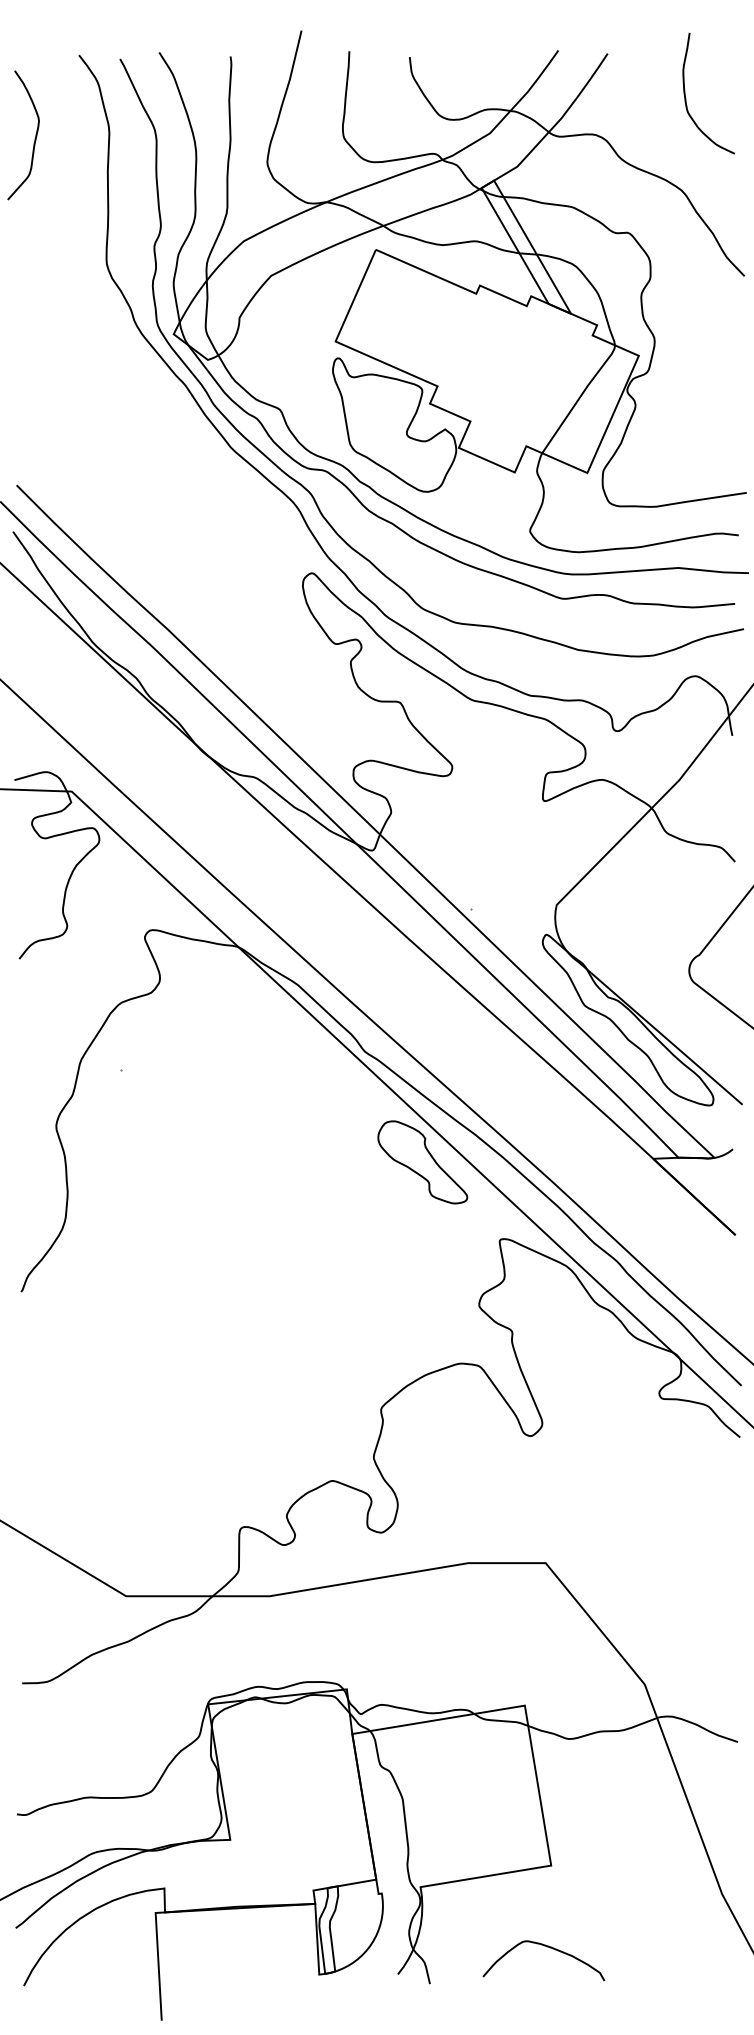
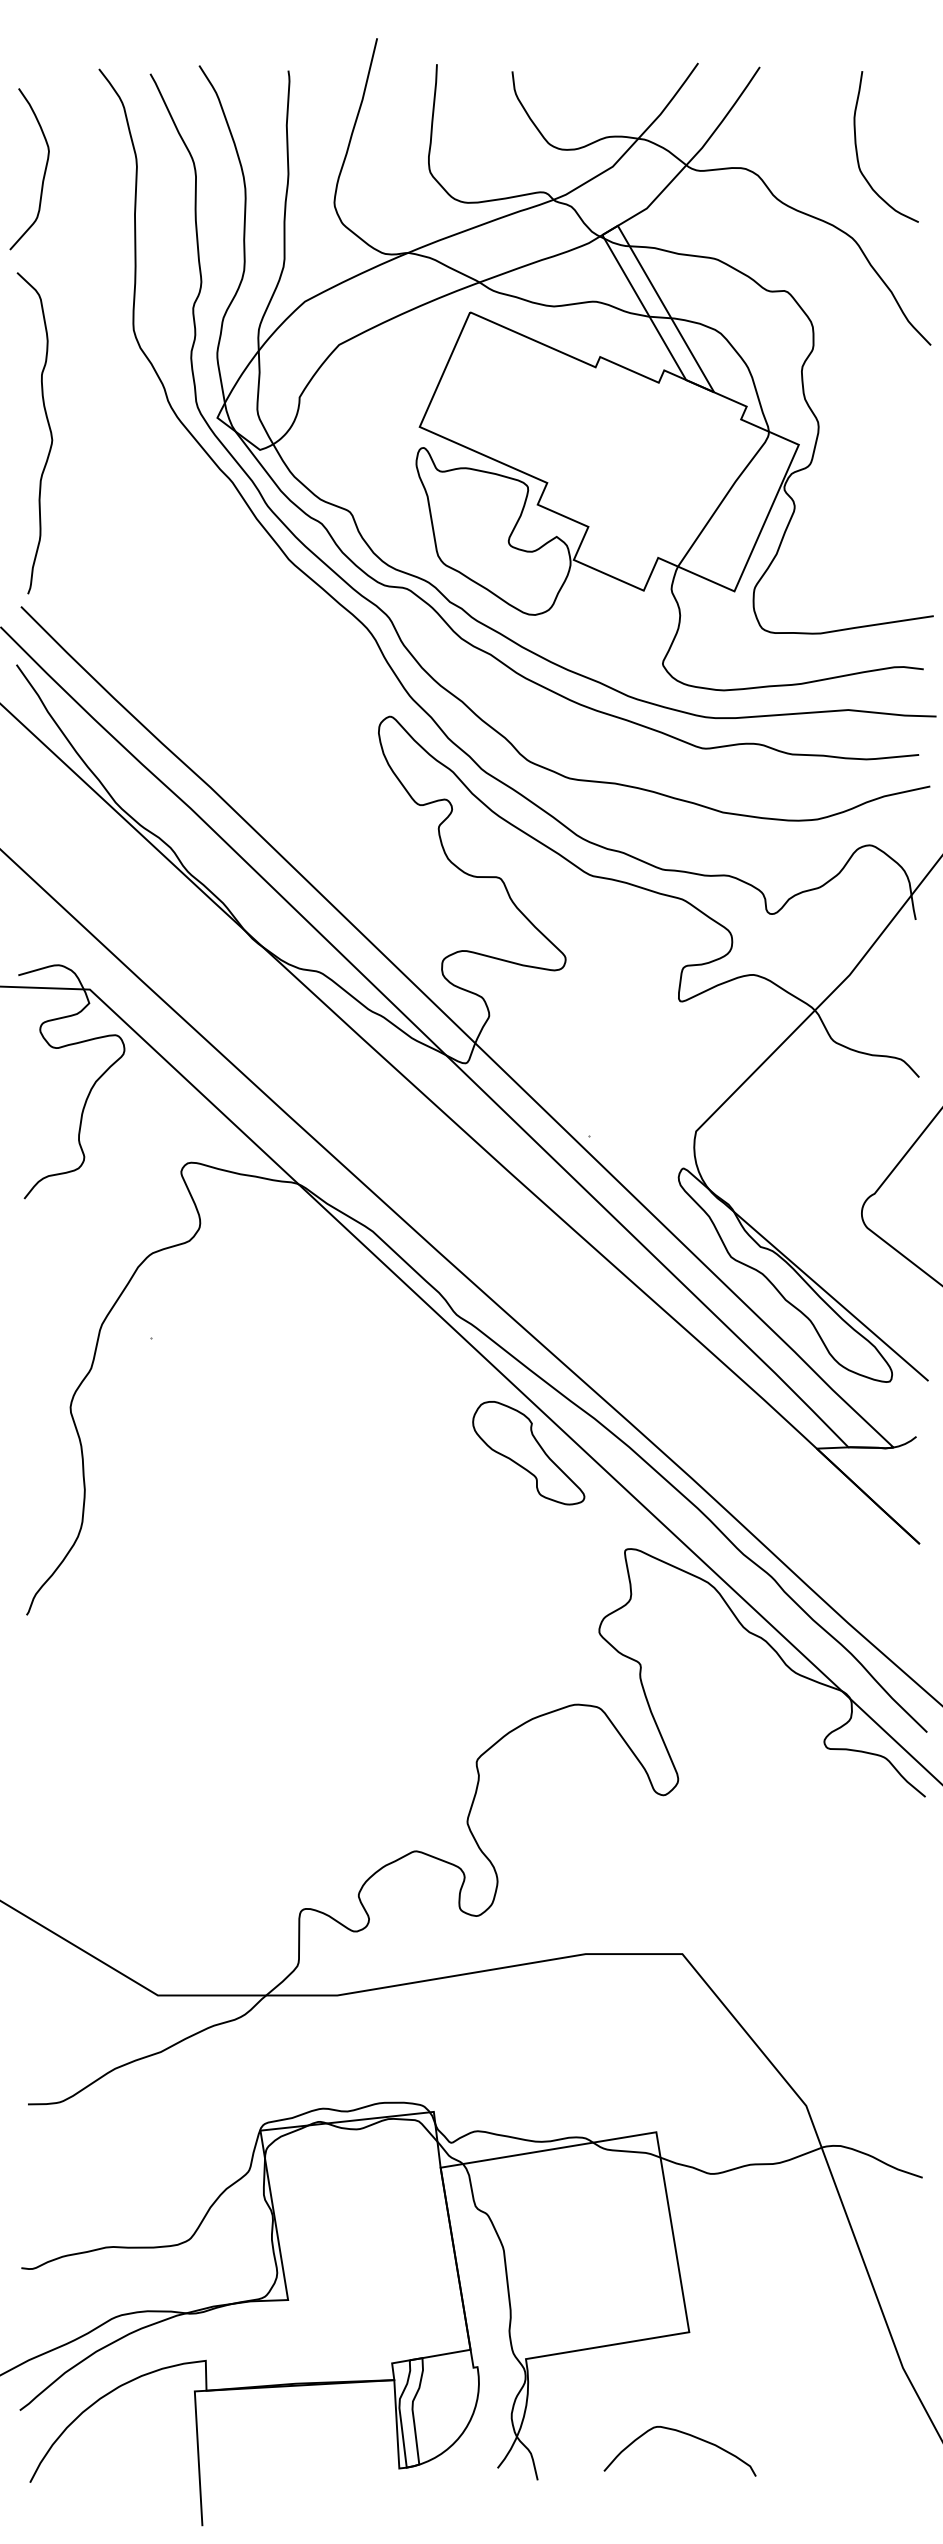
curve: (686, 98) -> (858, 153), moved
curve: (38, 342) -> (48, 428), added

